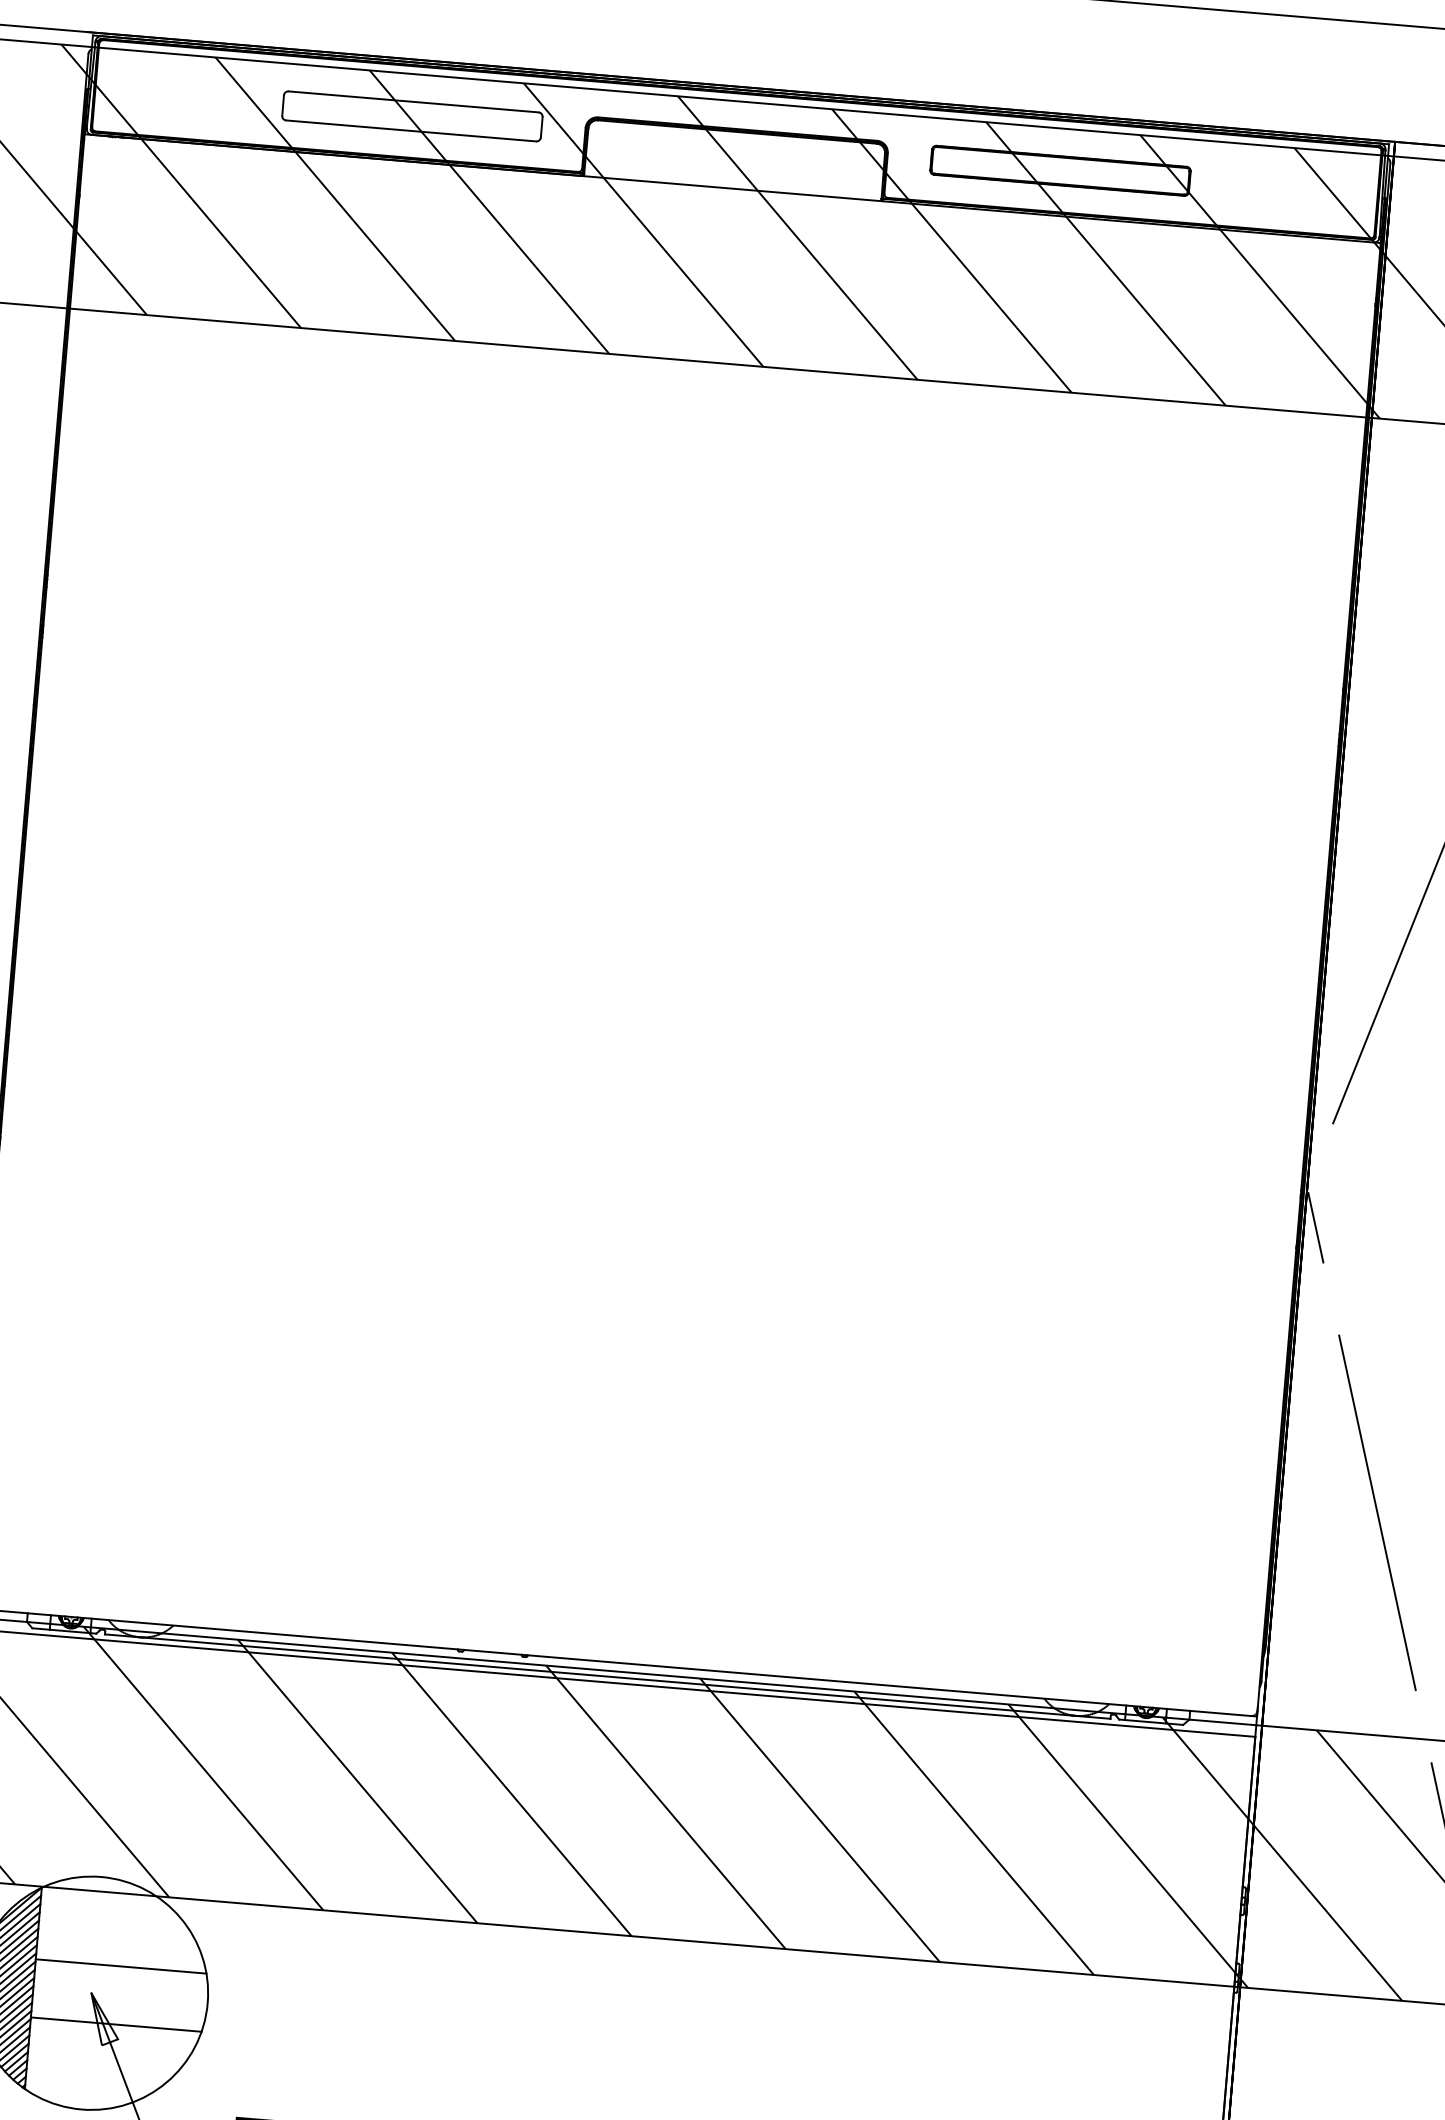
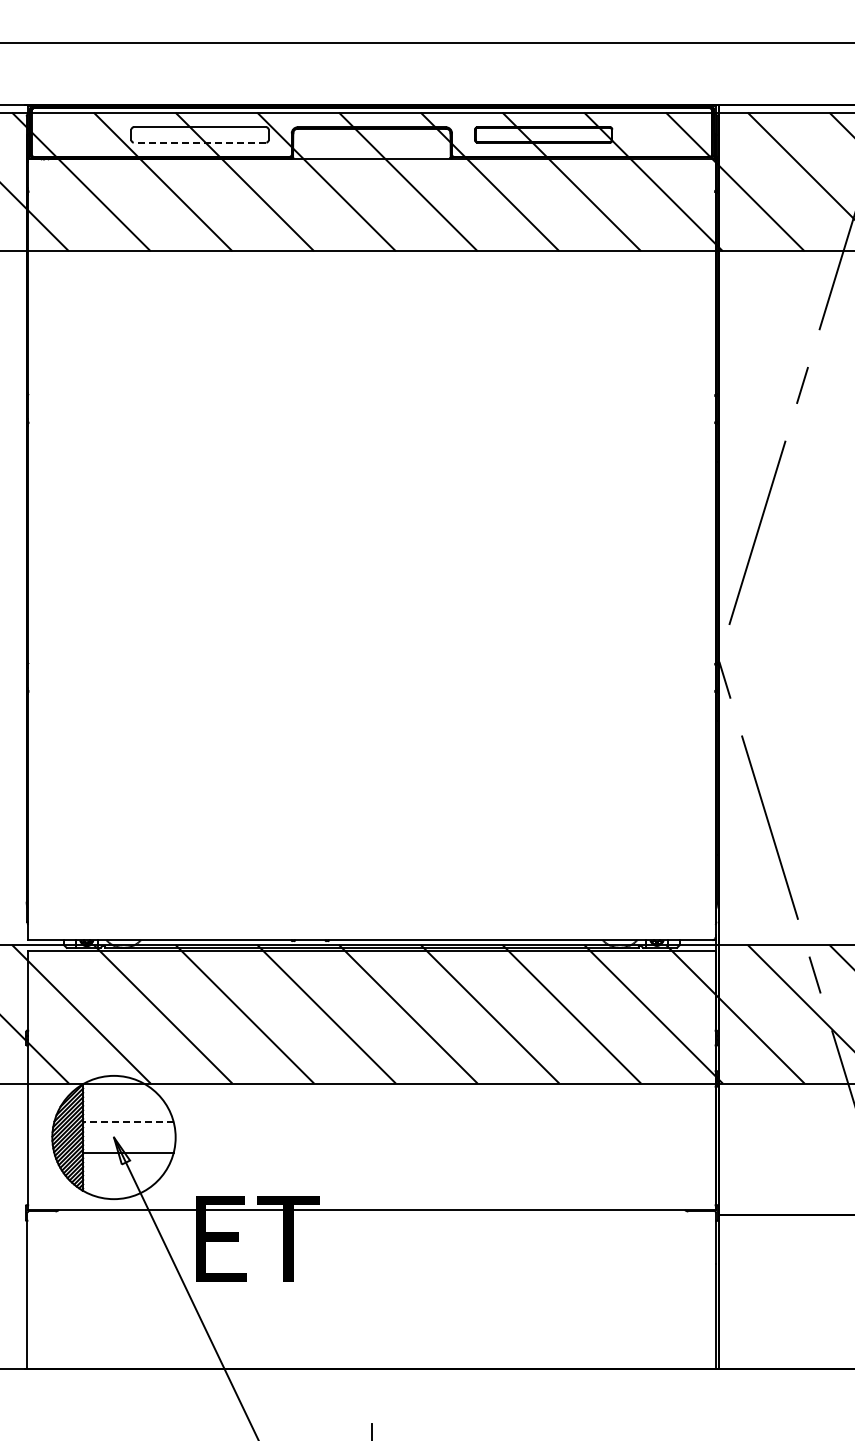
line: (410, 130) -> (199, 142), solid -> dashed
line: (119, 1967) -> (127, 1122), solid -> dashed

